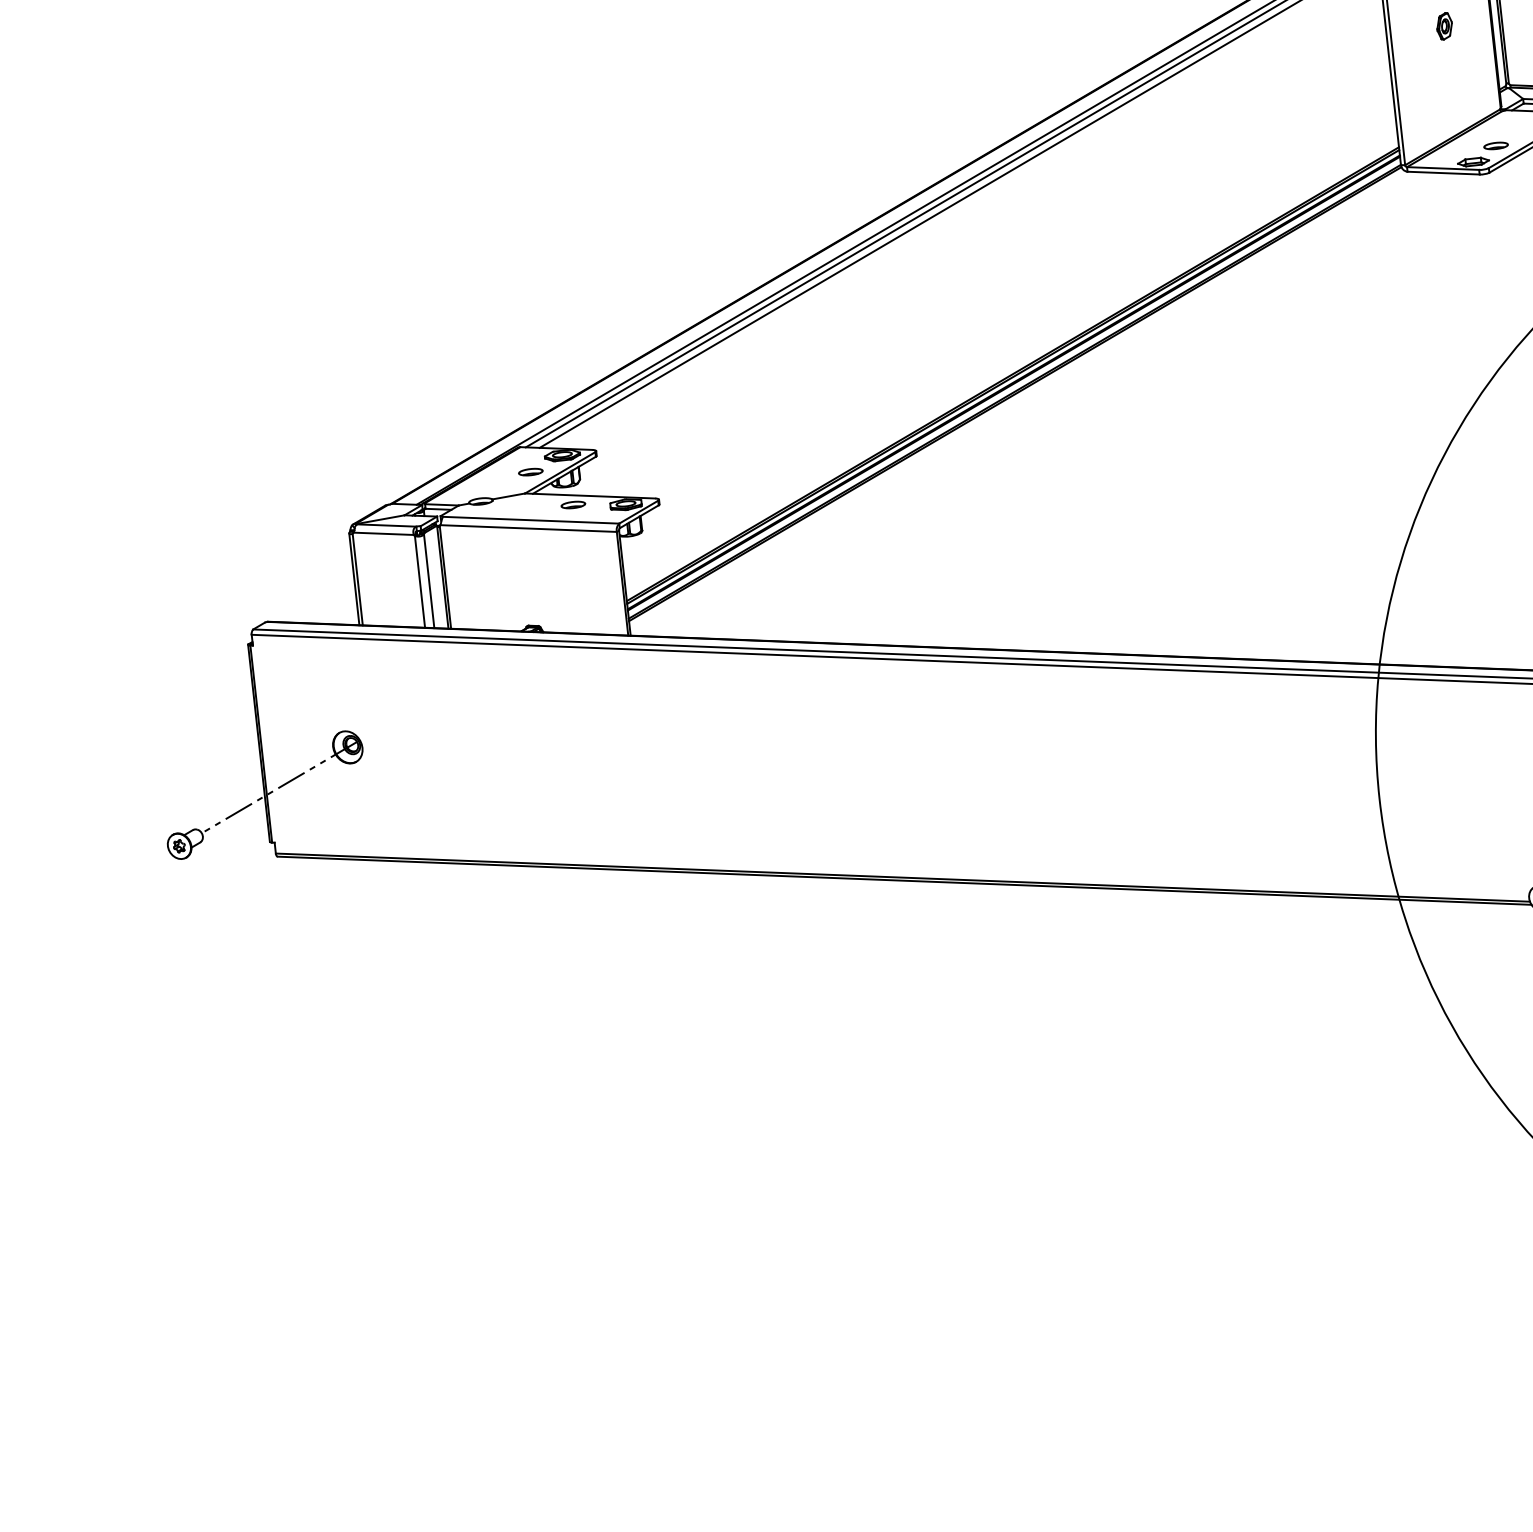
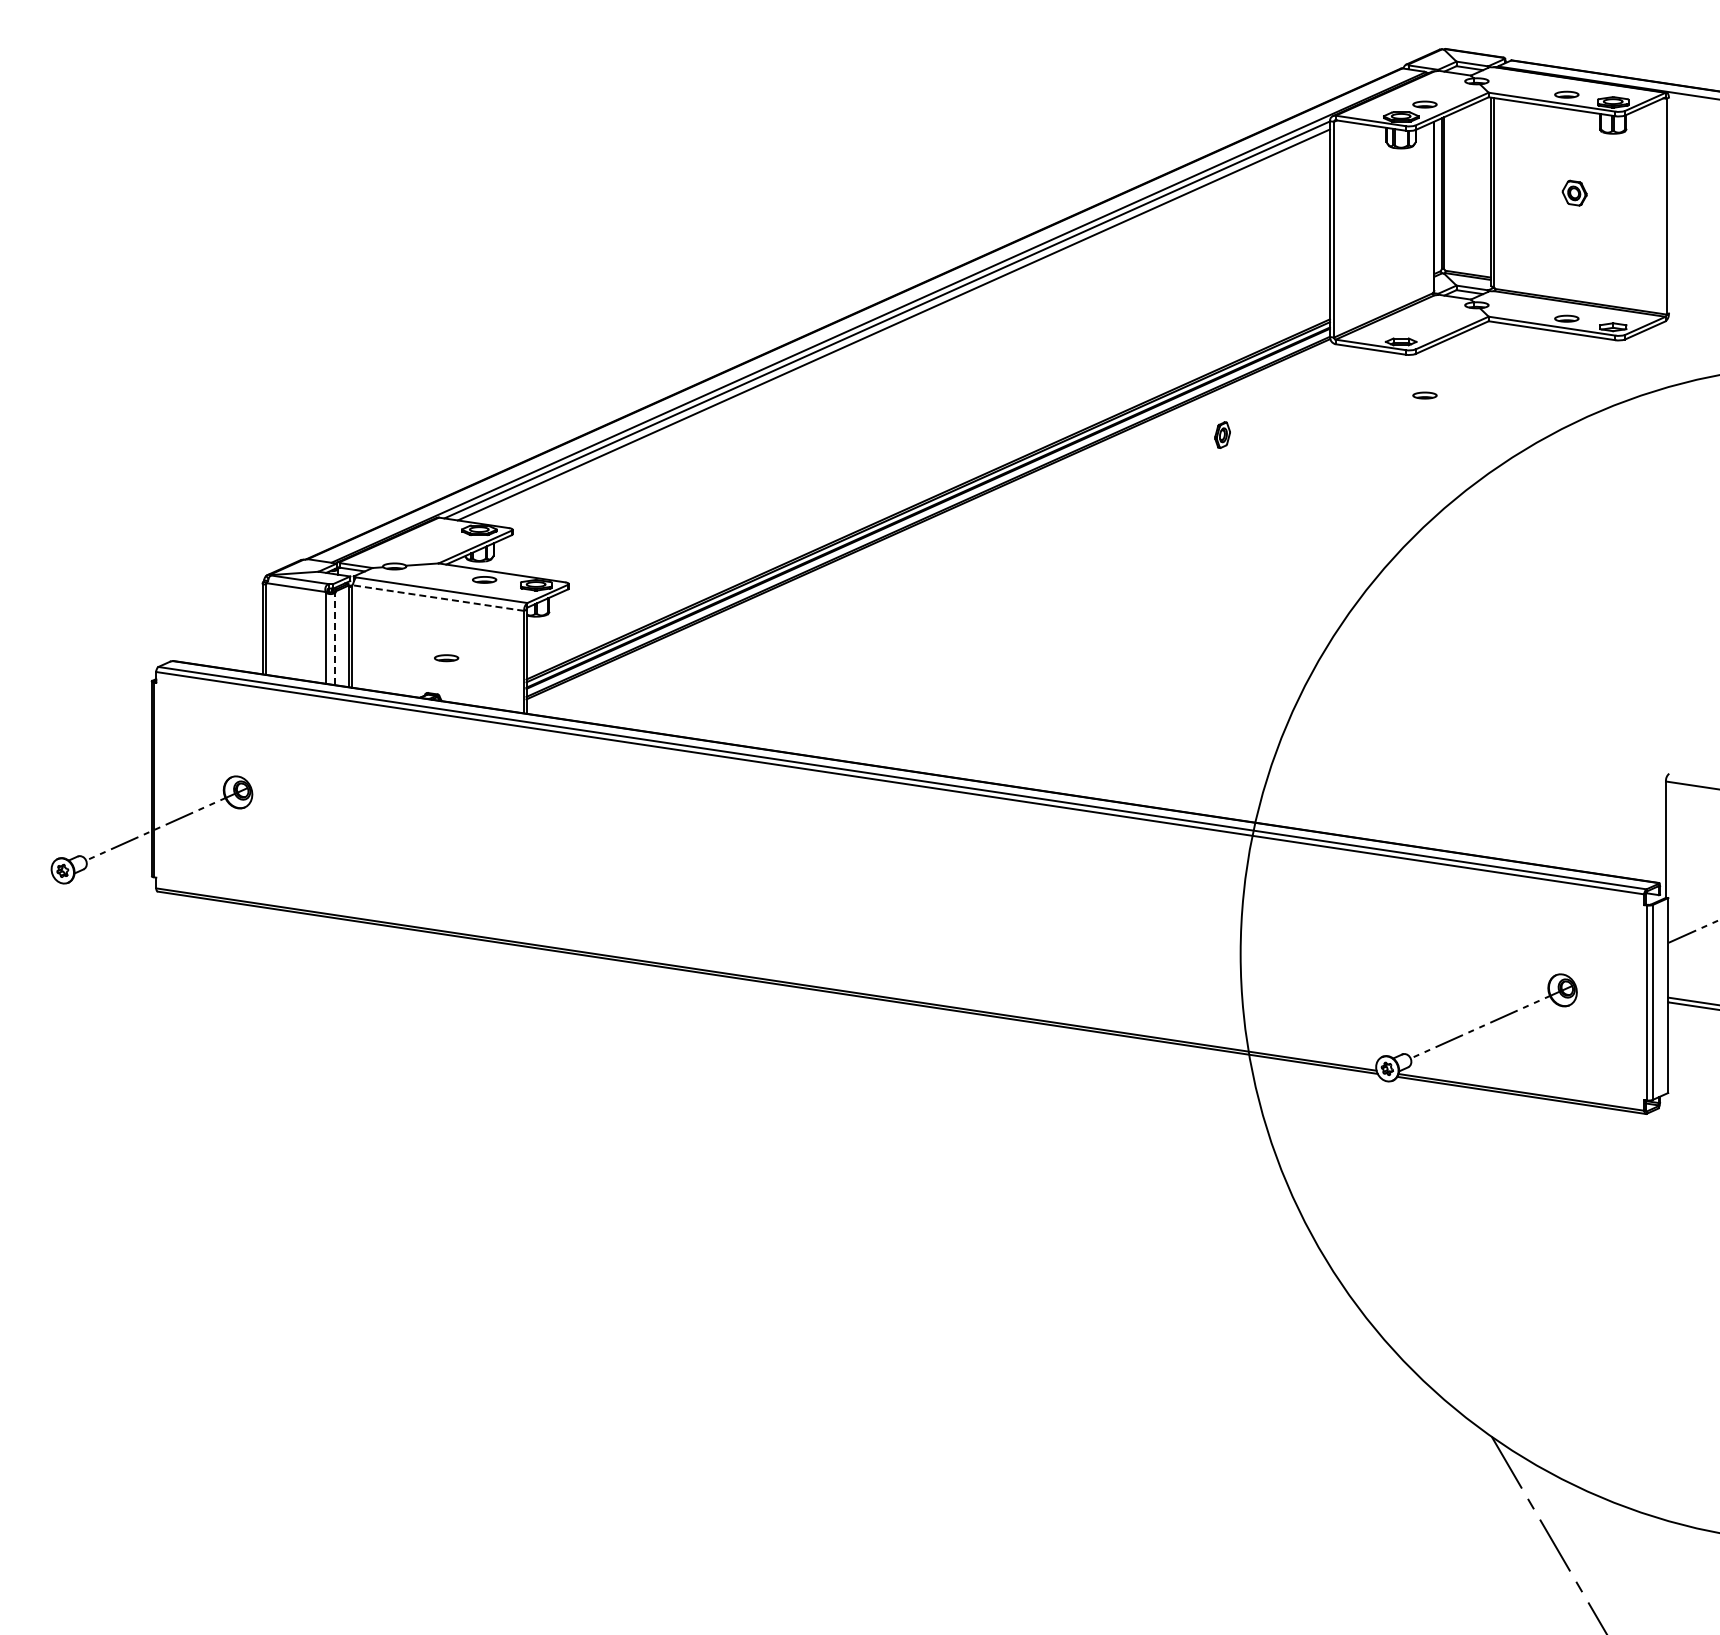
part: (1444, 25) -> (1222, 434), moved
part: (1495, 145) -> (1424, 395), moved
part: (530, 472) -> (446, 658), moved
line: (528, 528) -> (438, 598), solid -> dashed
line: (429, 580) -> (335, 638), solid -> dashed

